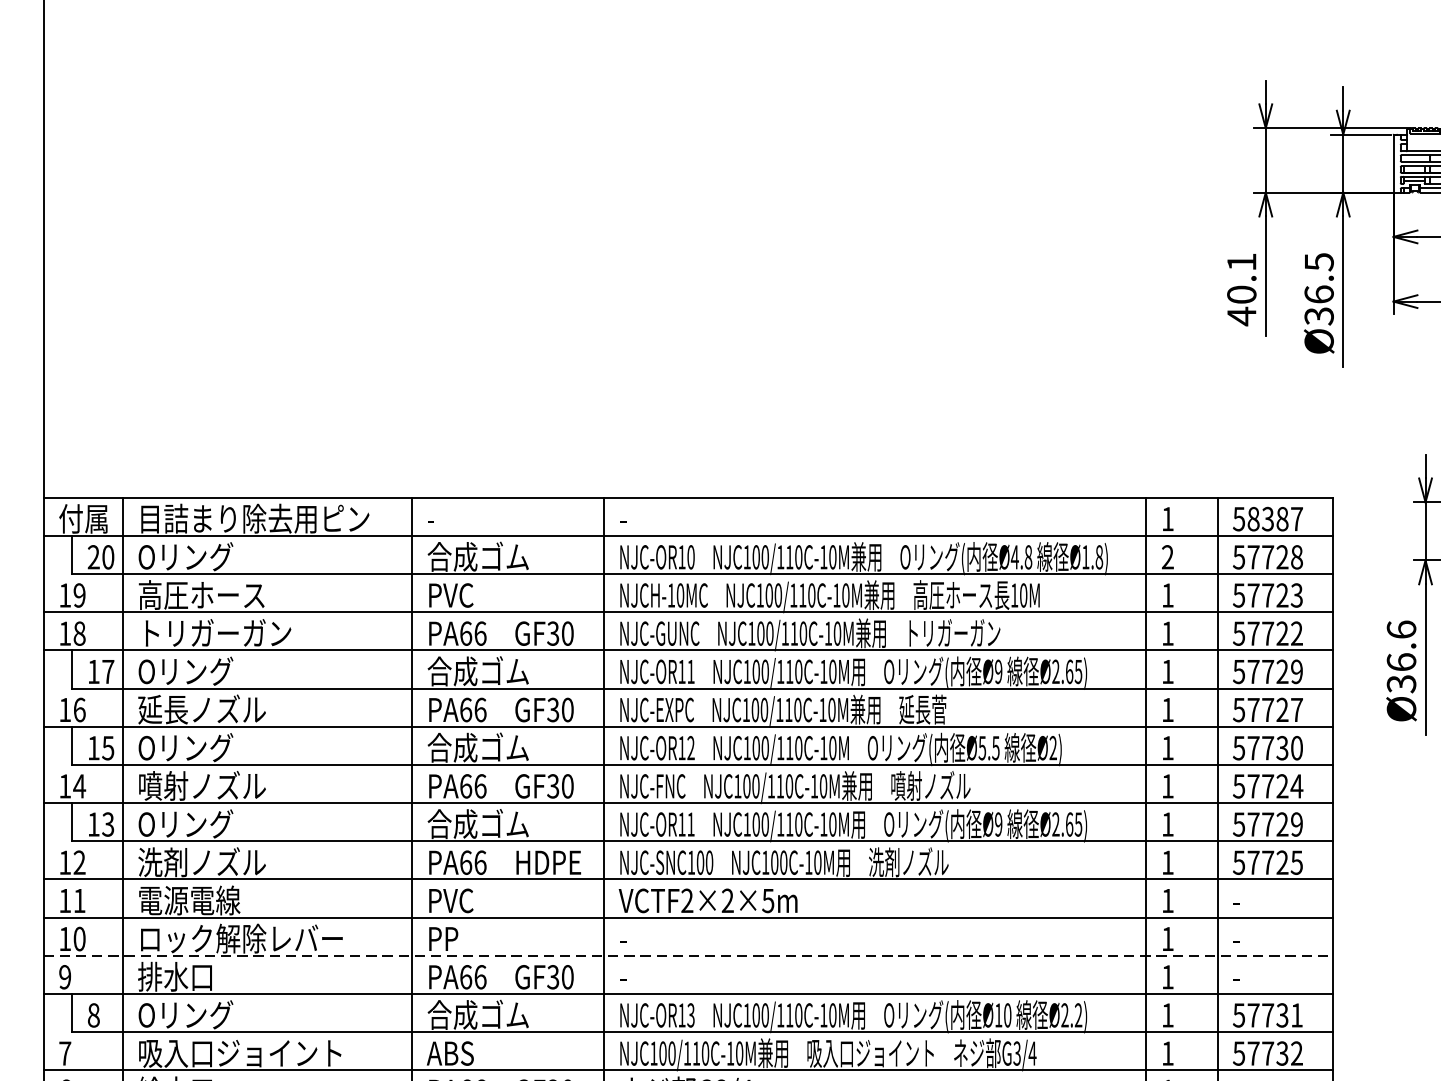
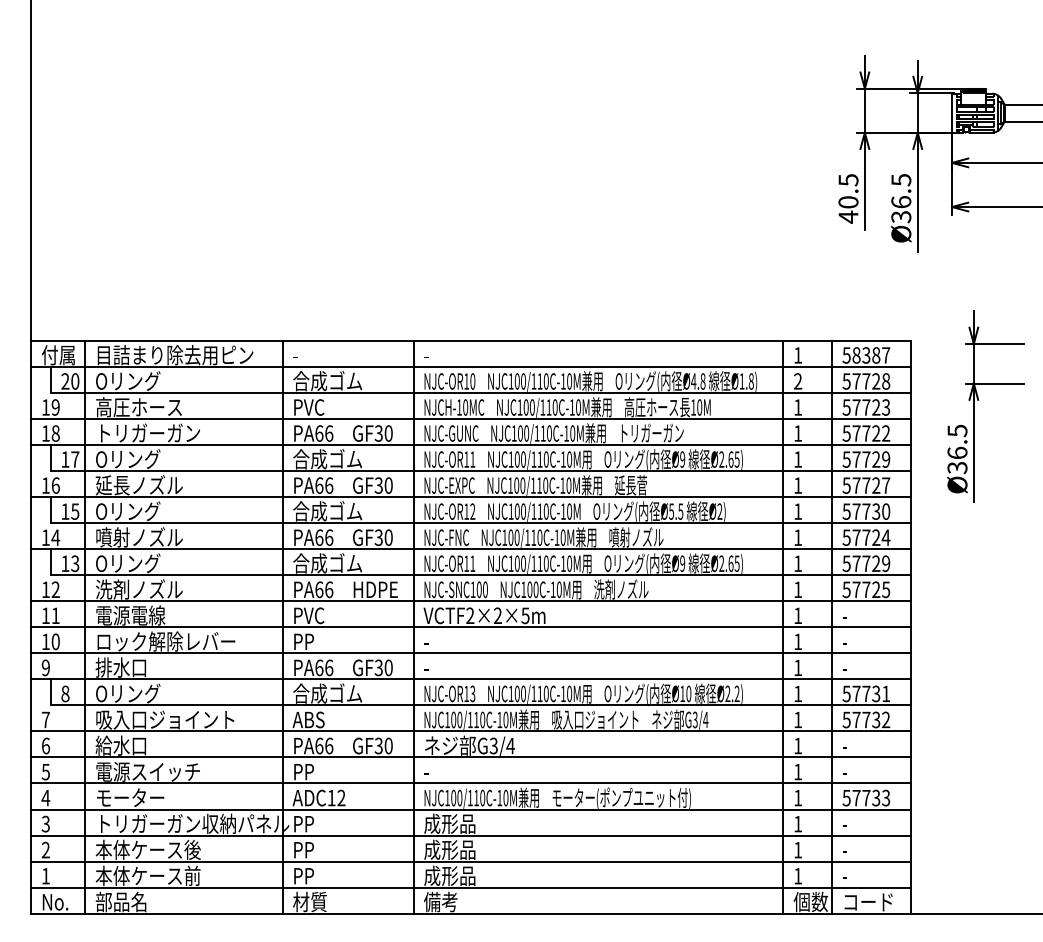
text: (1241, 262) -> (848, 180), 40.1 -> 40.5
text: (1401, 629) -> (957, 430), Ø36.6 -> Ø36.5
line: (687, 956) -> (470, 653), dashed -> solid

